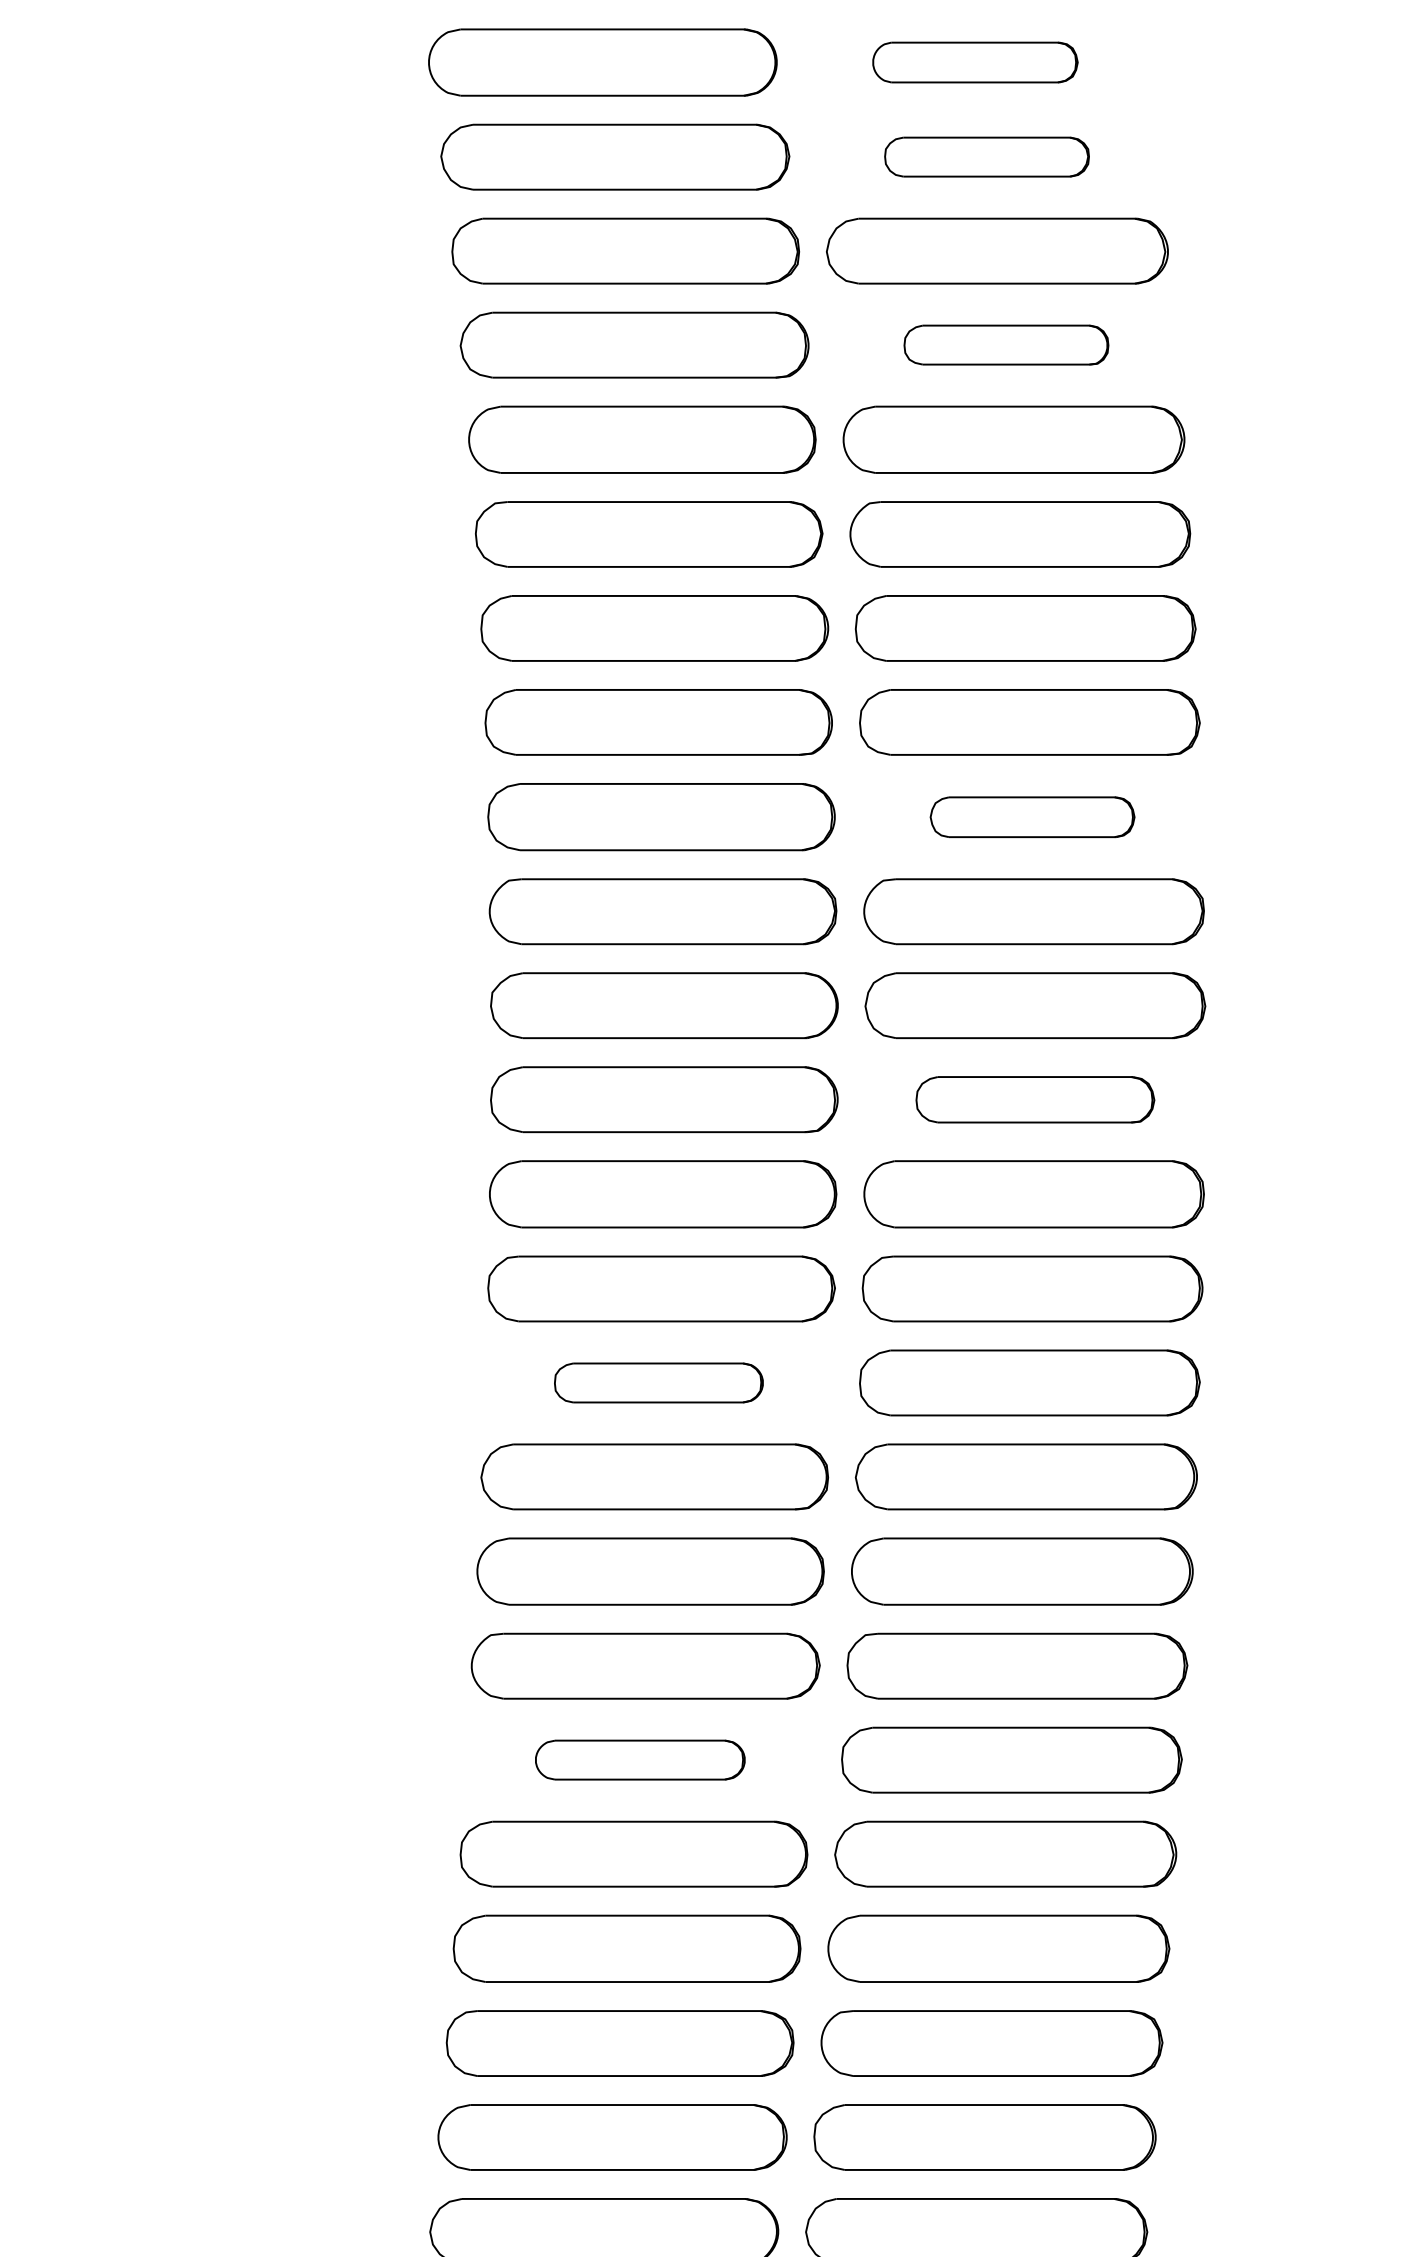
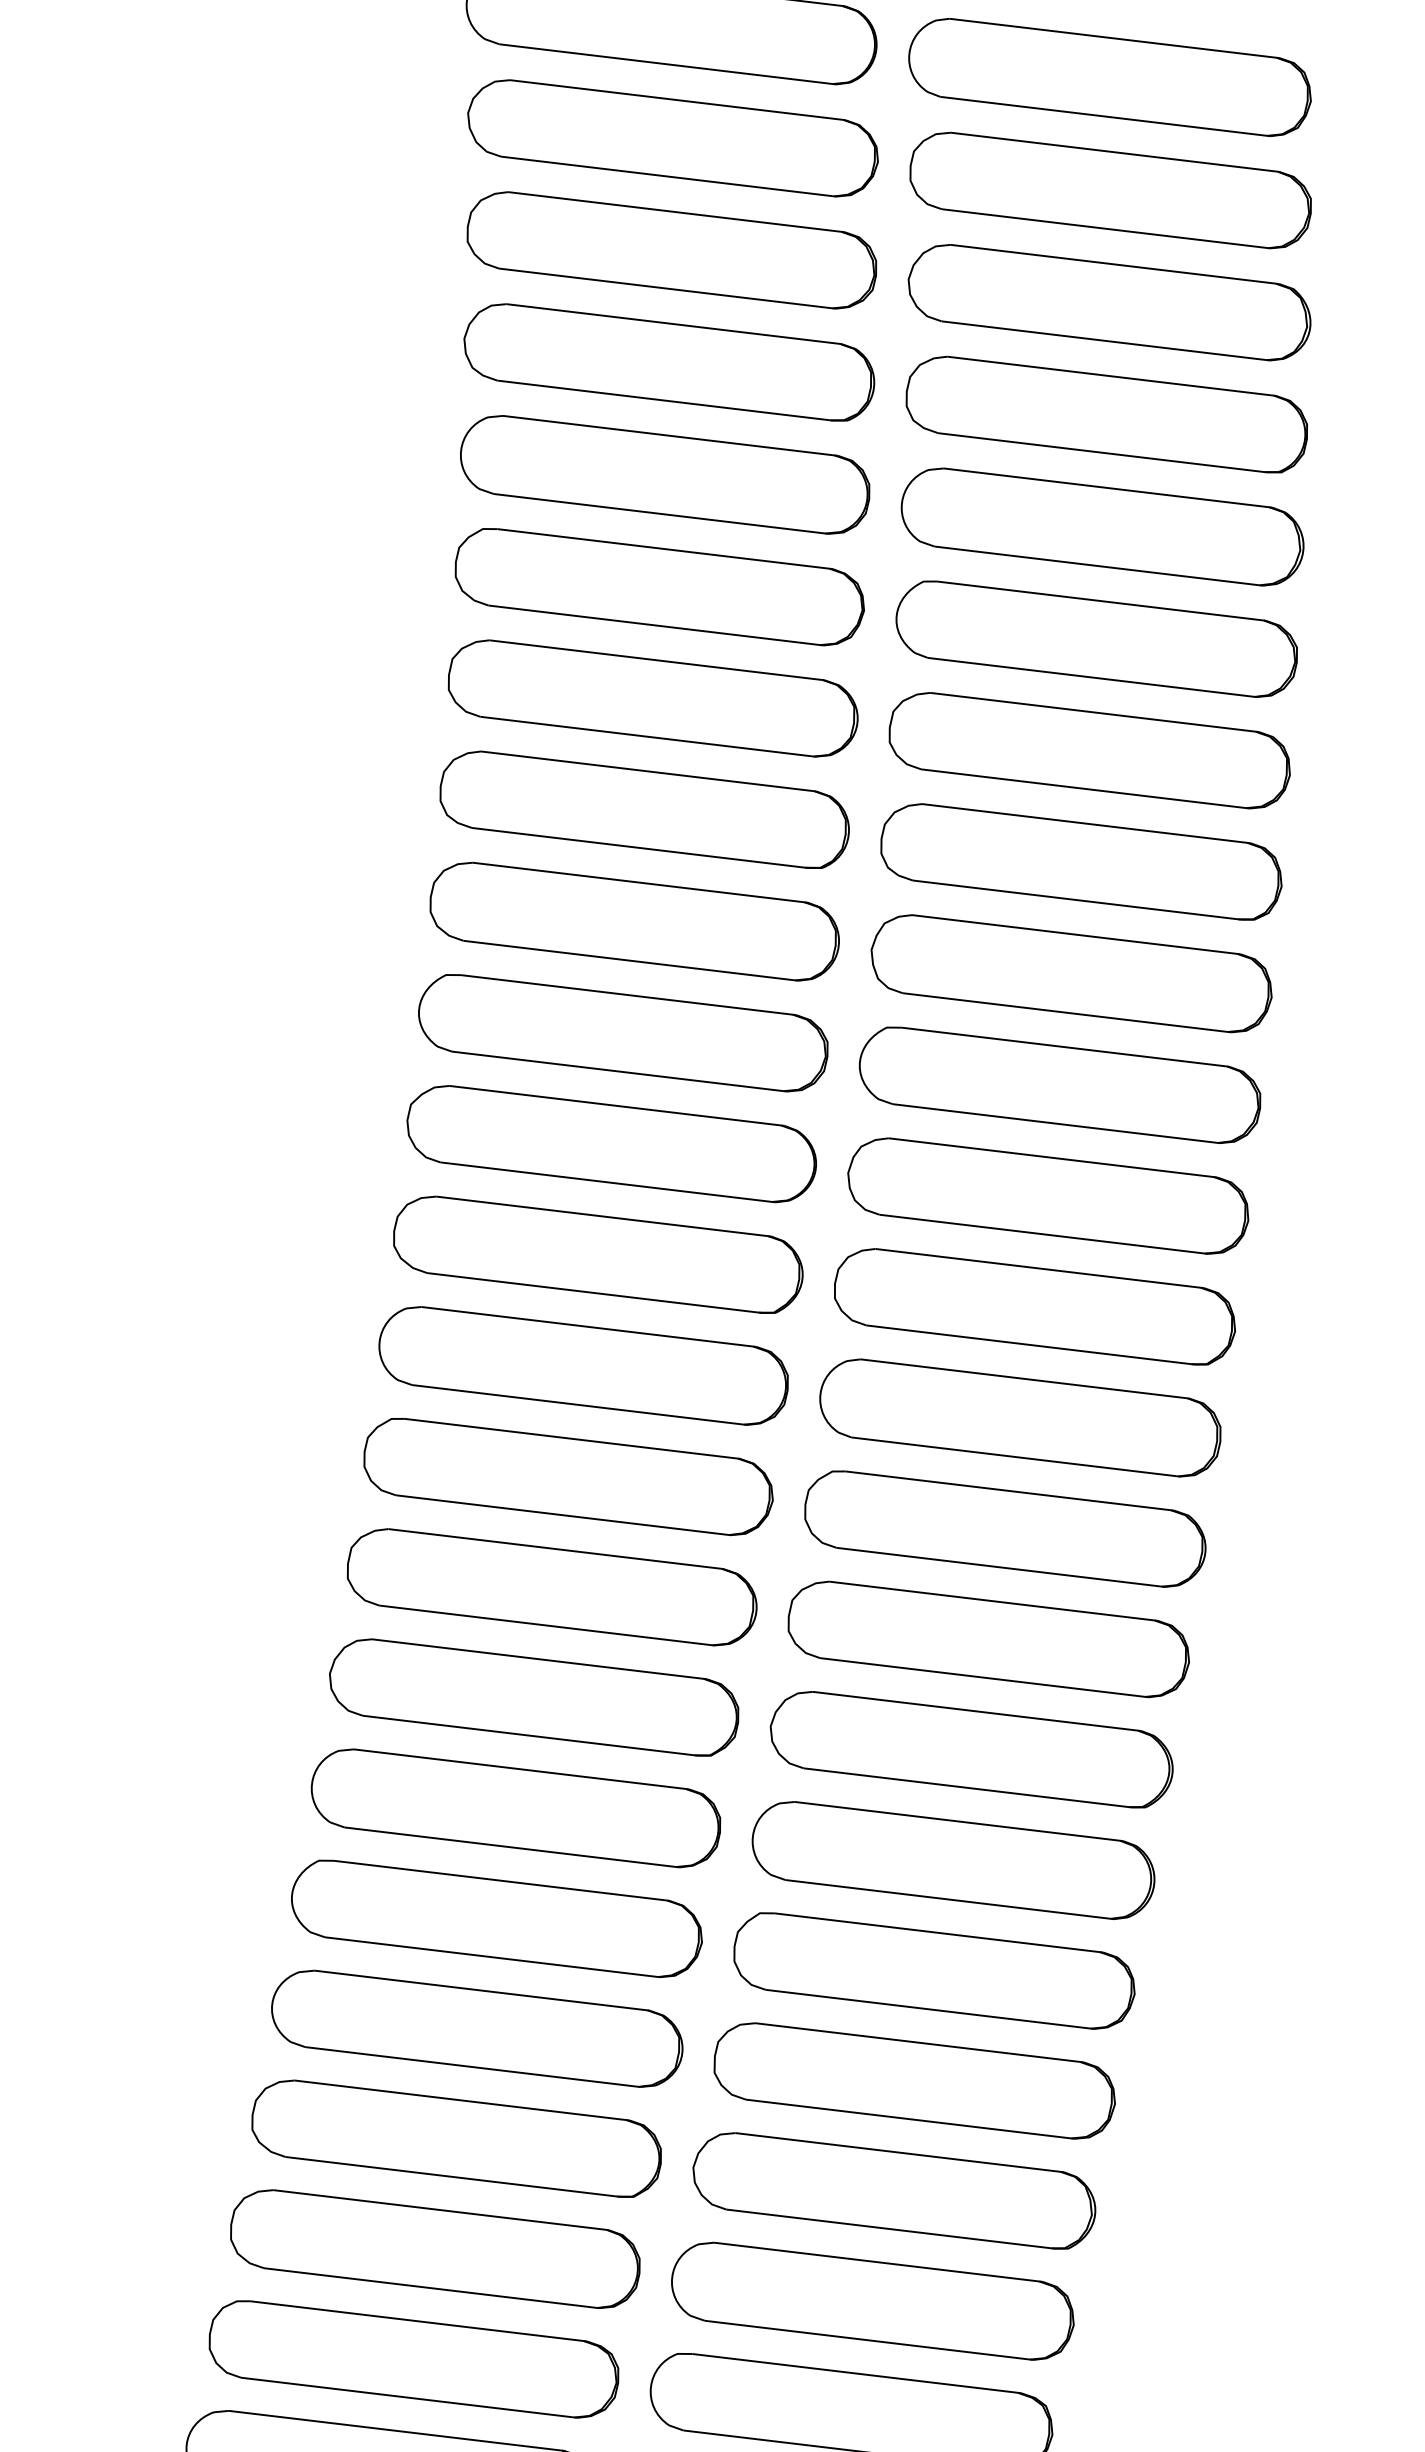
part: (975, 62) -> (1110, 77), size x1.67
part: (986, 156) -> (1109, 189), size x1.67
part: (1006, 344) -> (1107, 413), size x1.67
part: (1032, 817) -> (1071, 974), size x1.67
part: (1035, 1099) -> (1035, 1306), size x1.43
part: (658, 1382) -> (551, 1586), size x1.67
part: (640, 1759) -> (477, 2028), size x1.67

